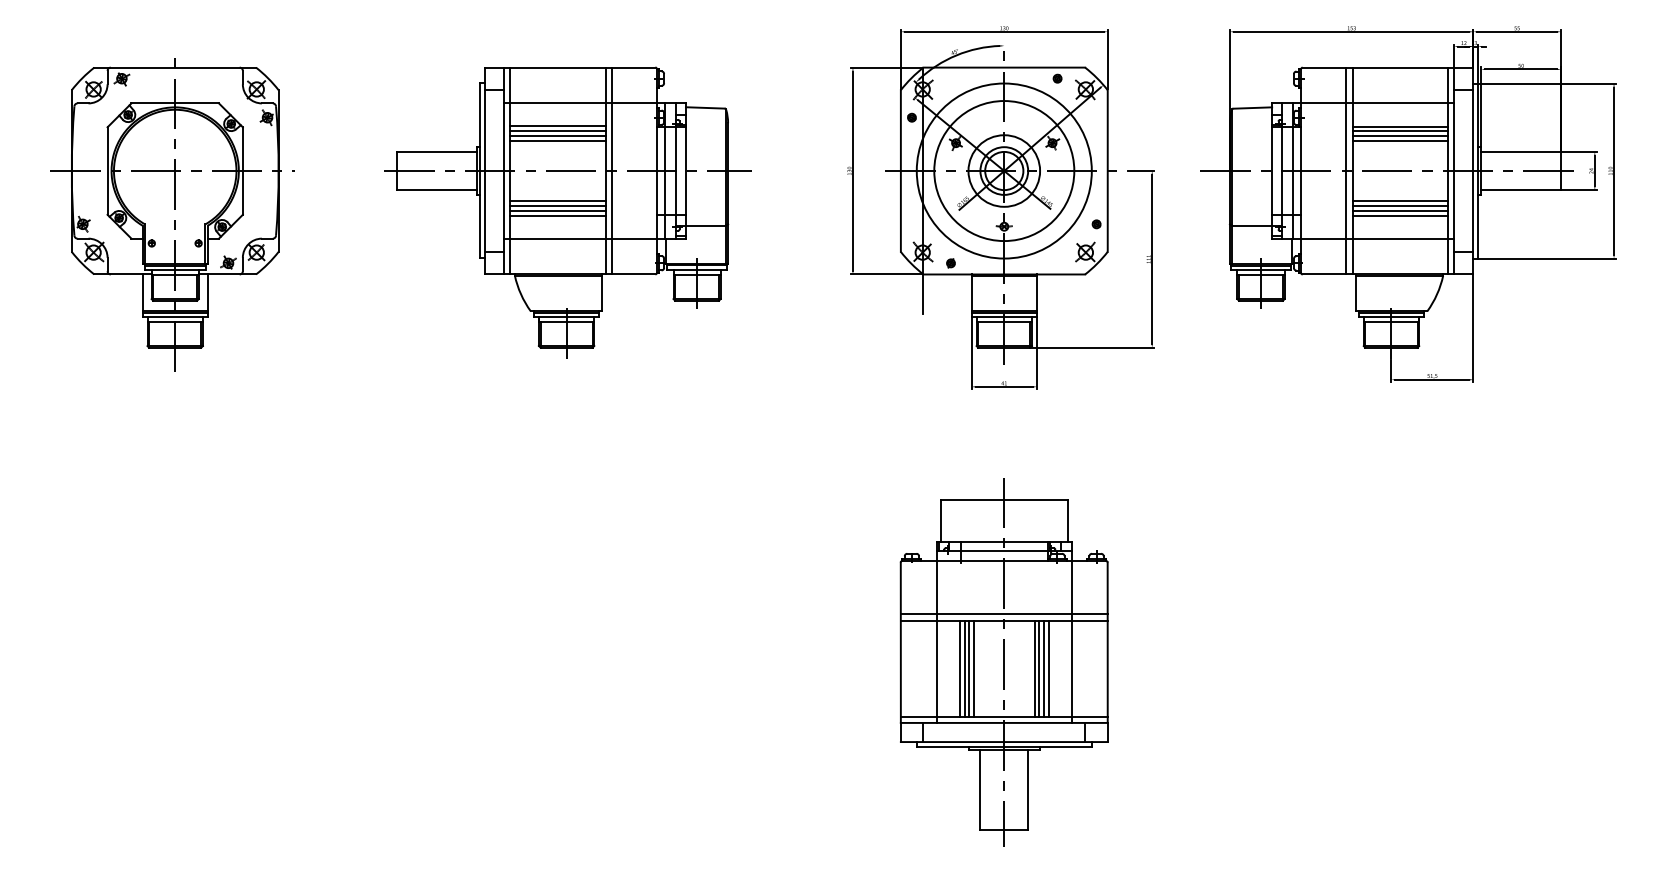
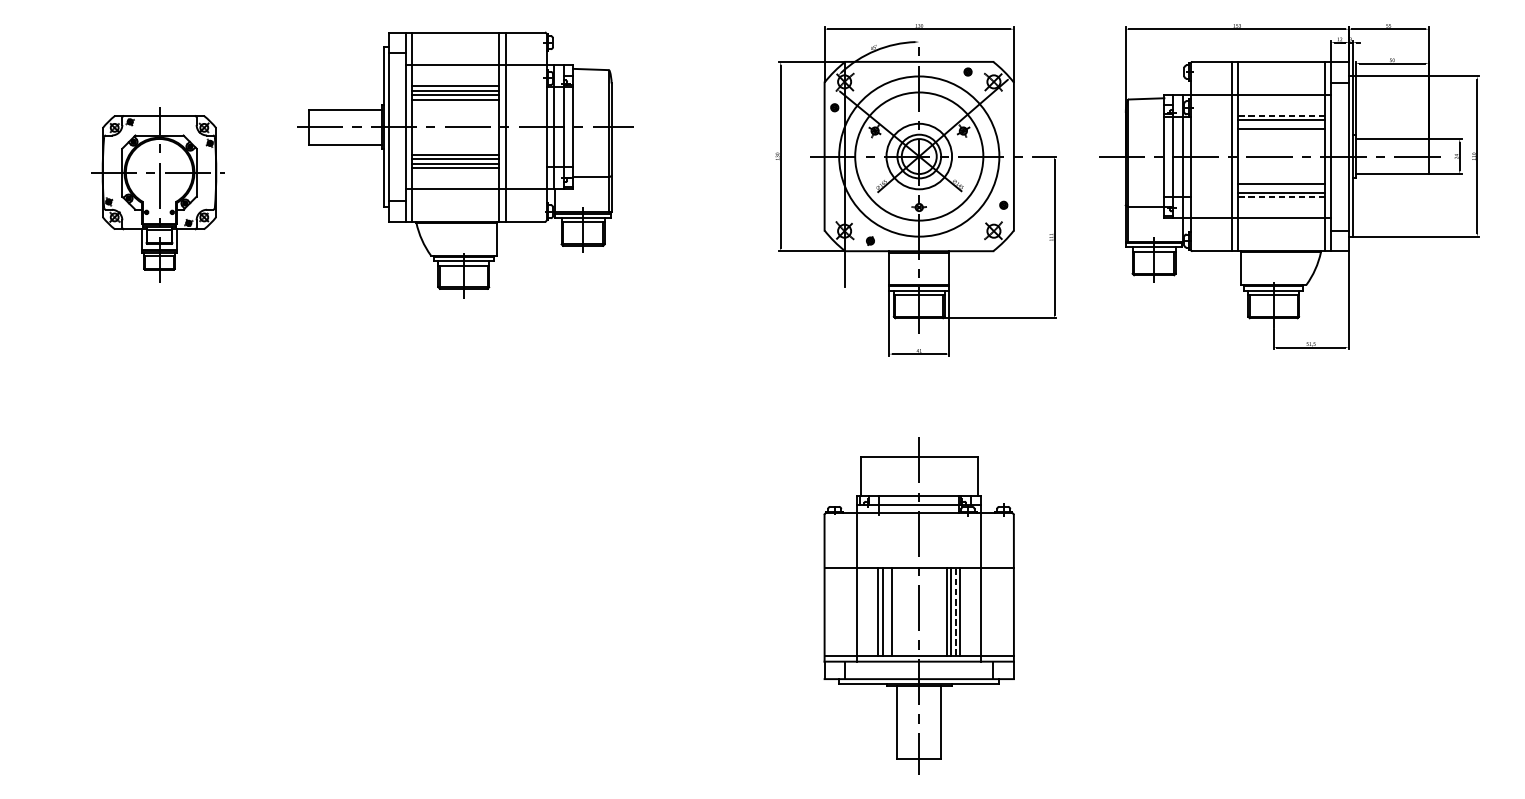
line: (1400, 126) -> (1281, 115), solid -> dashed
line: (1399, 136) -> (1280, 124), removed
line: (1399, 206) -> (1280, 189), removed
part: (567, 212) -> (464, 165), moved
part: (172, 214) -> (158, 196), size x0.6
line: (1400, 215) -> (1281, 197), solid -> dashed
line: (1003, 614) -> (918, 562), removed
line: (969, 668) -> (887, 611), removed
line: (1044, 668) -> (956, 611), solid -> dashed

